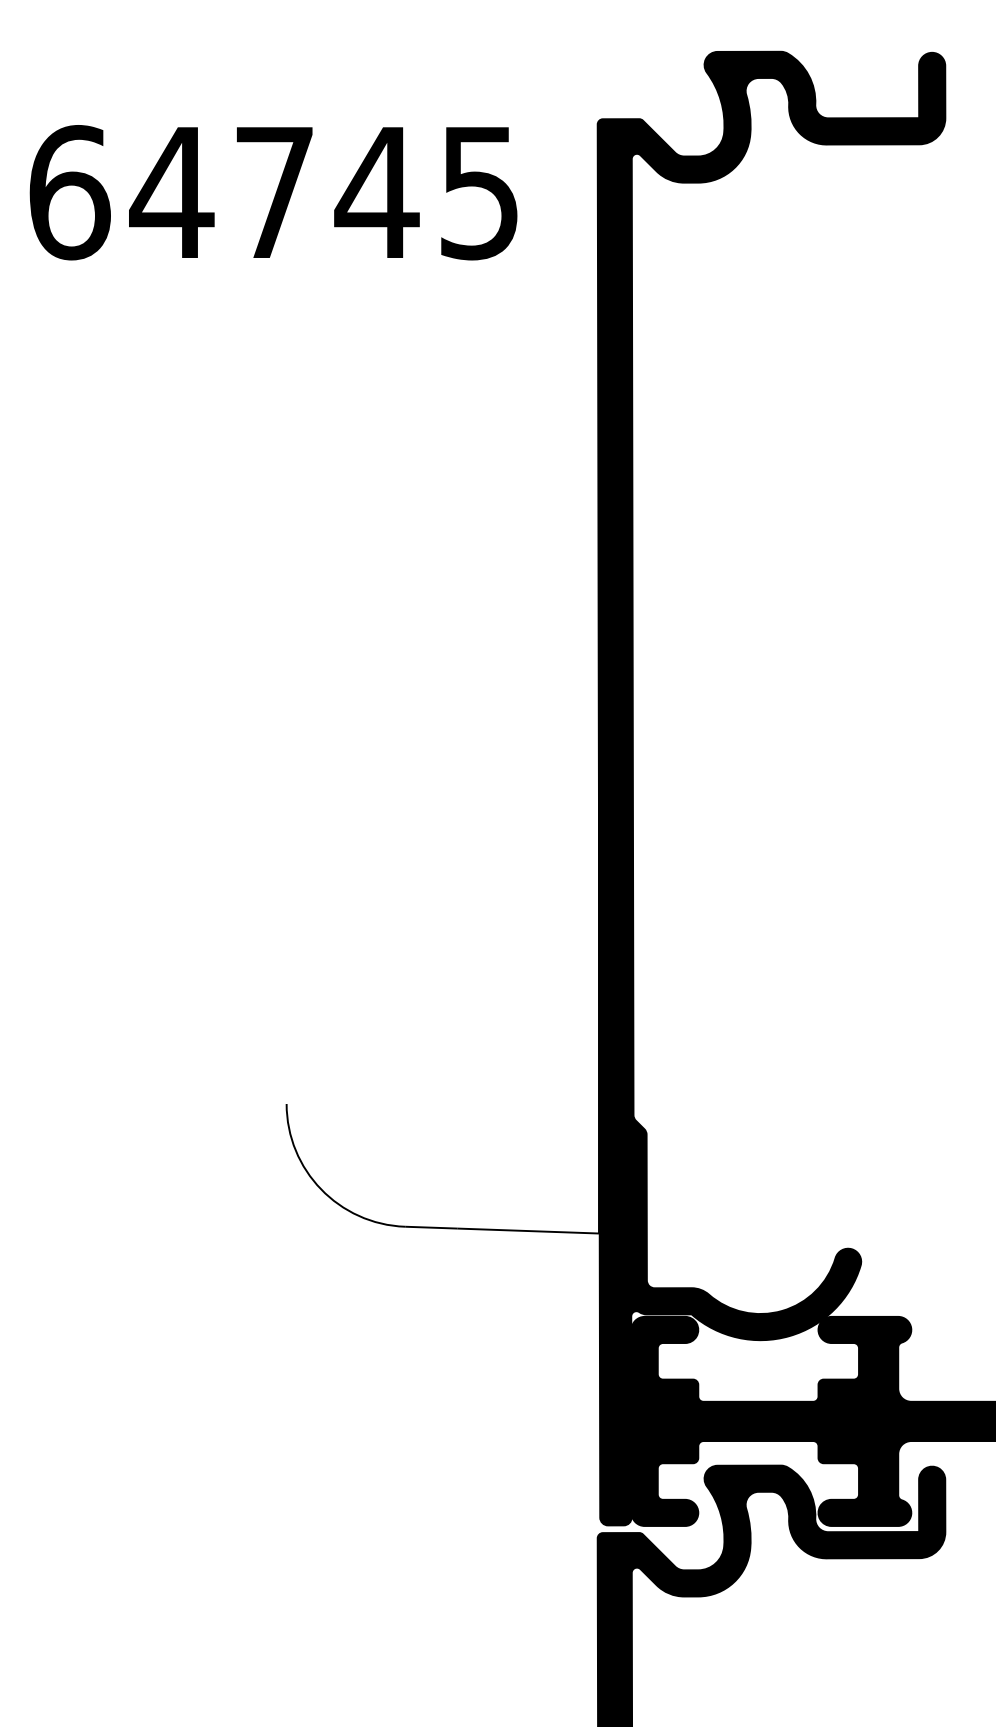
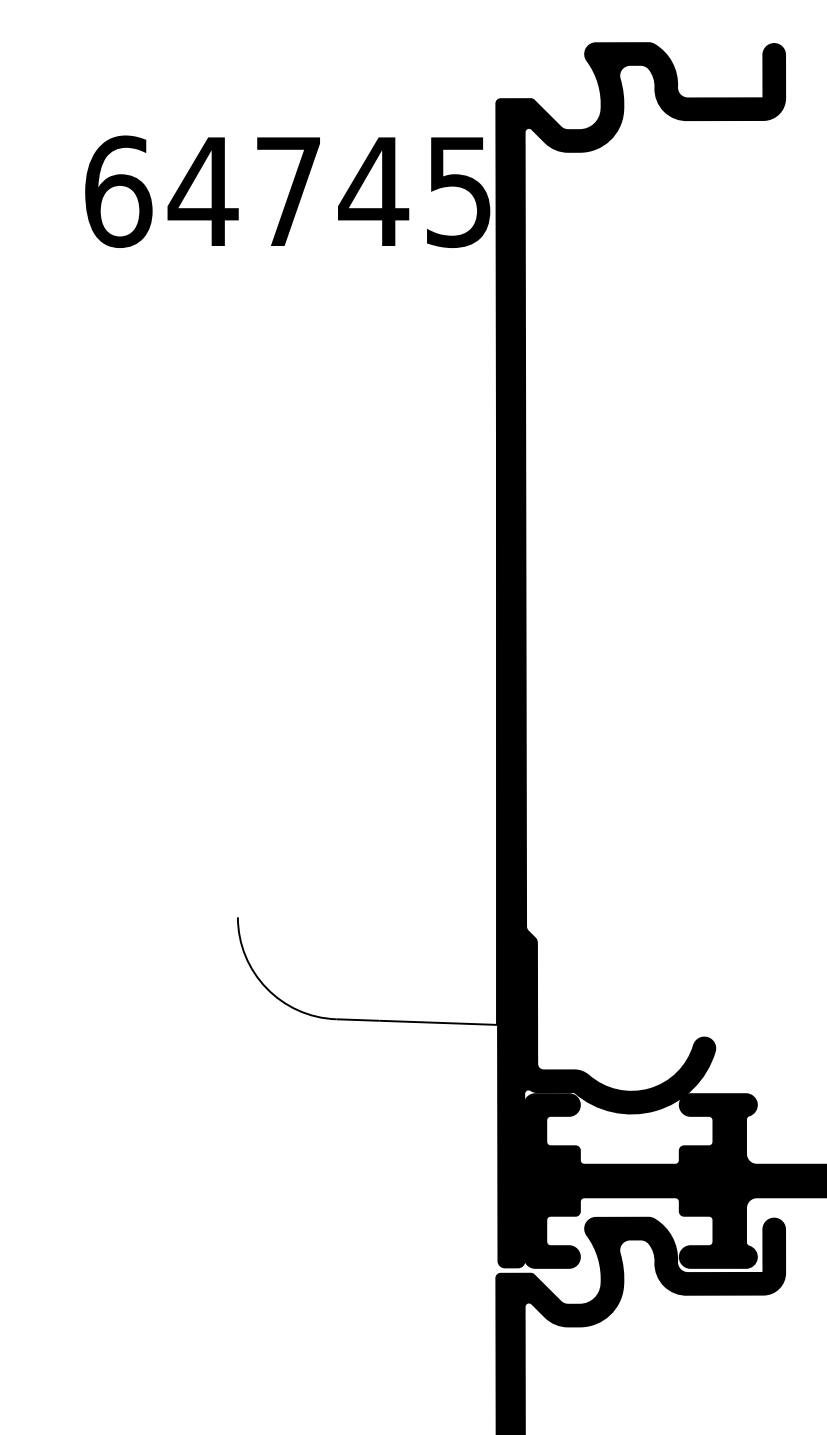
text: (273, 192) -> (287, 191), moved

